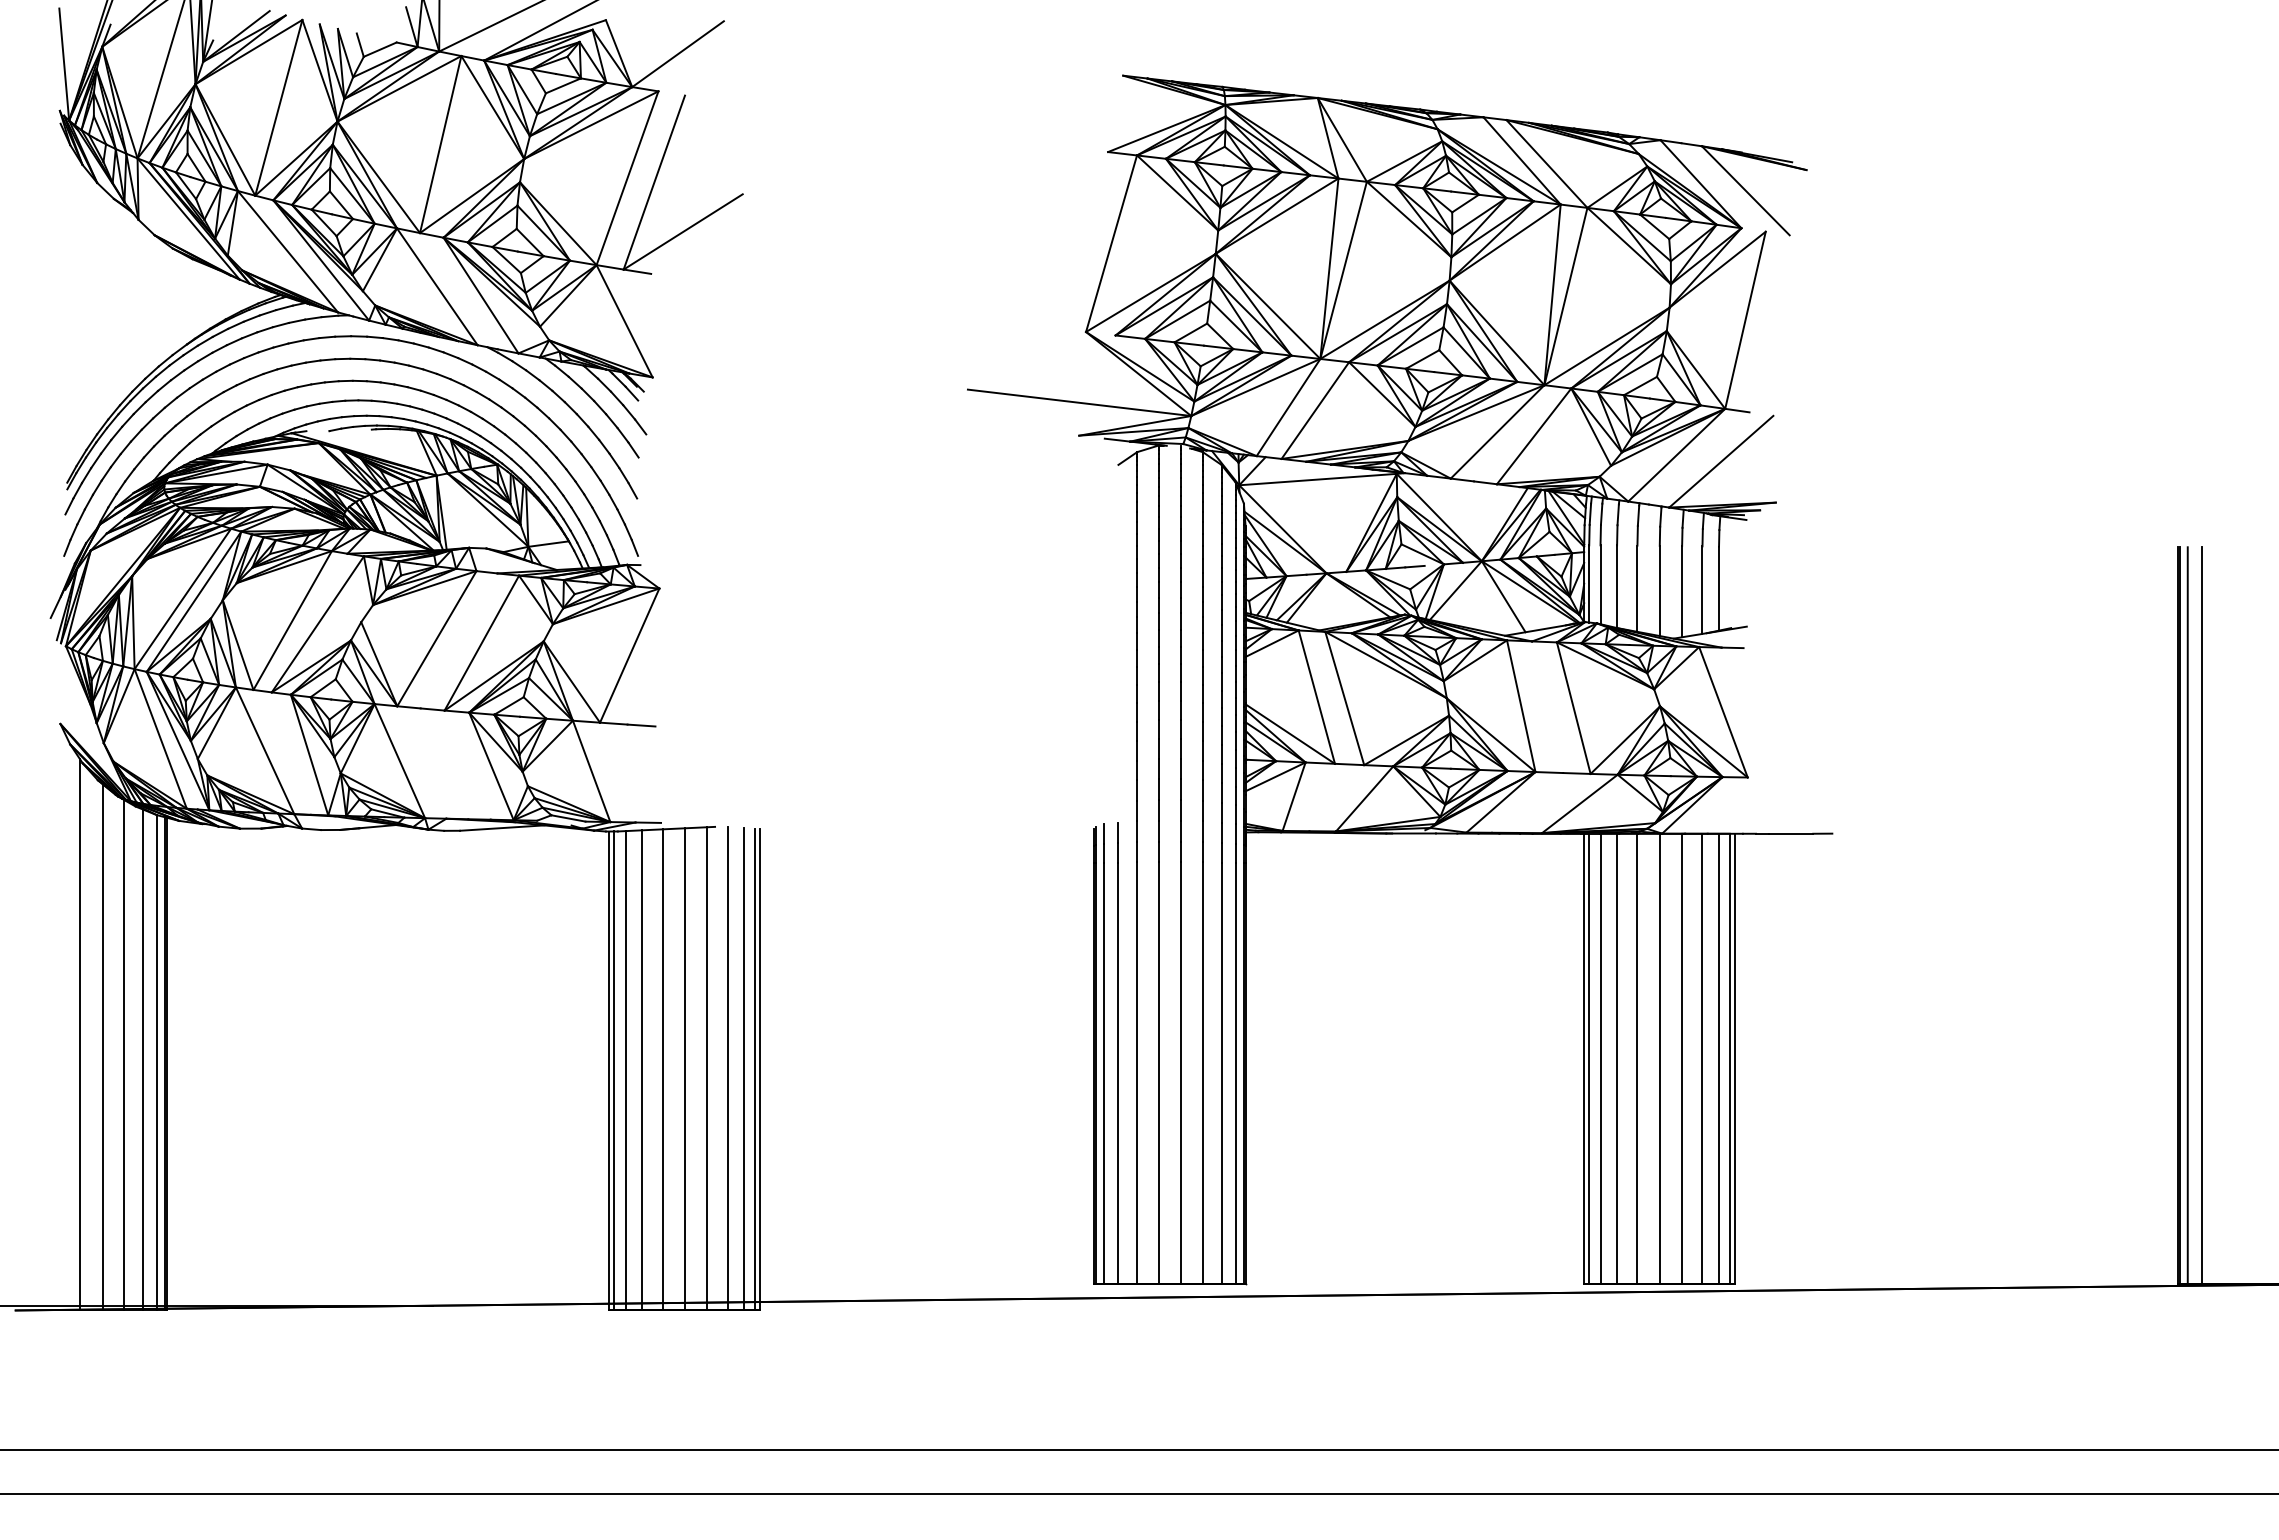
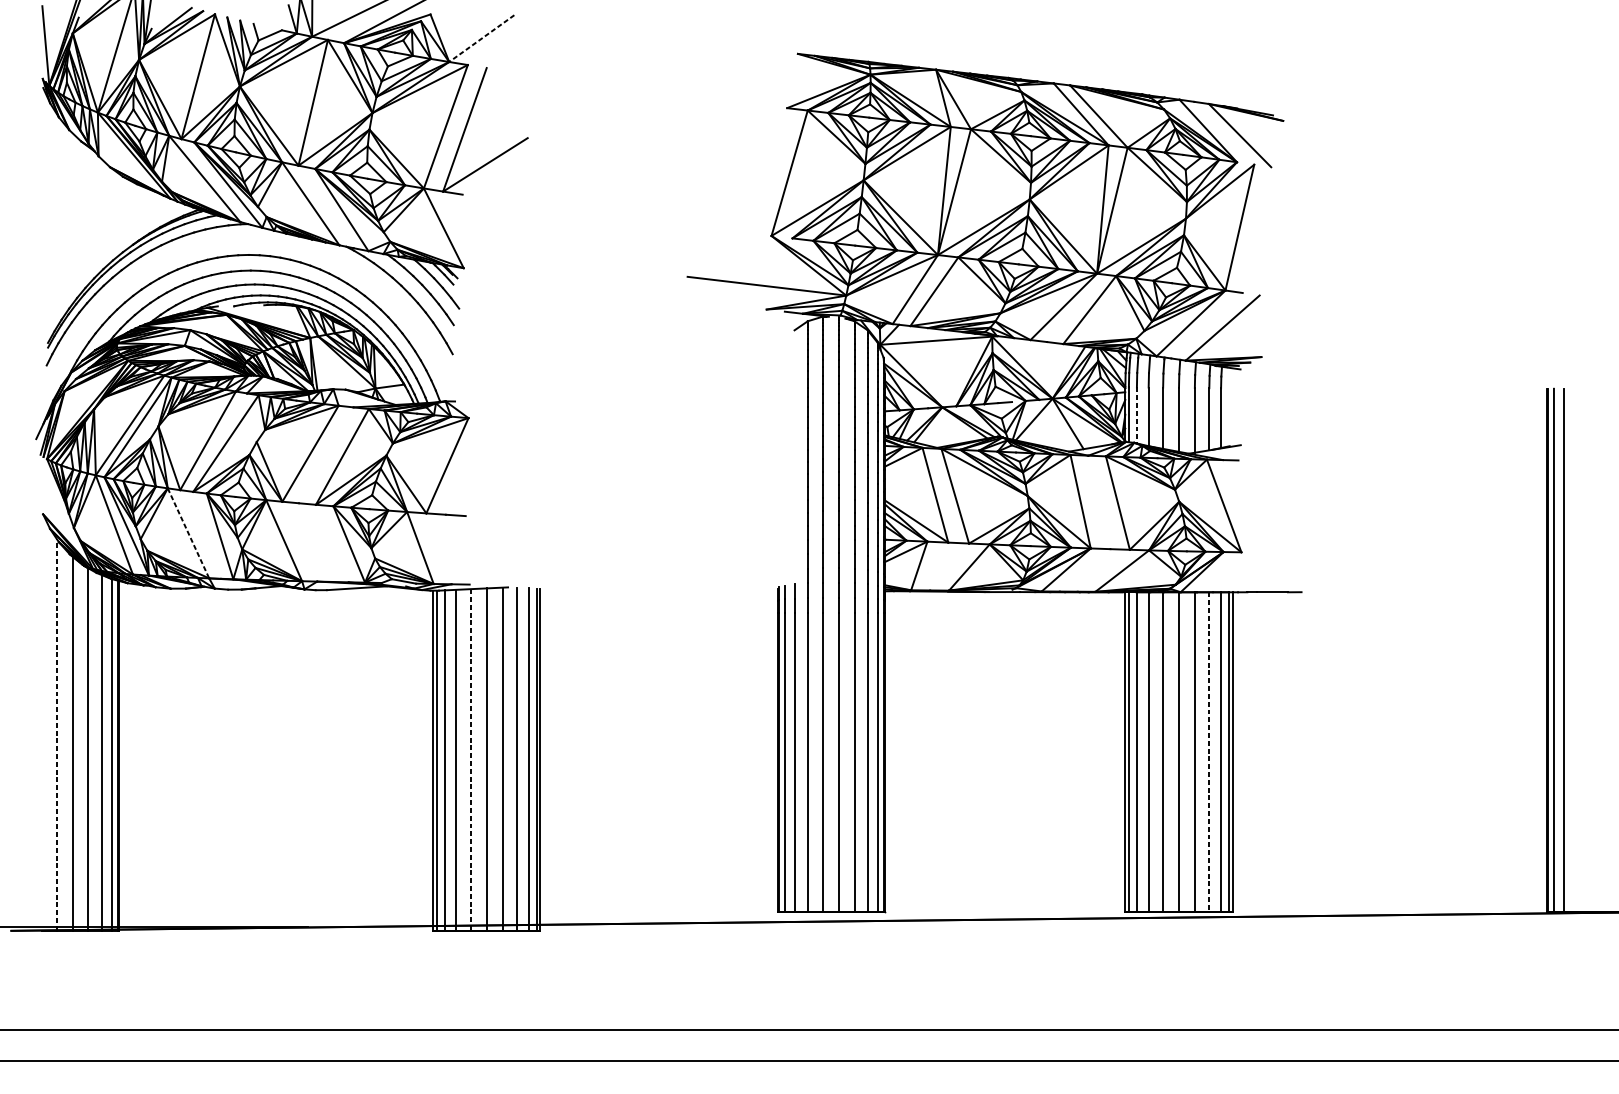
line: (677, 54) -> (481, 38), solid -> dashed
part: (351, 337) -> (249, 239), removed
line: (1600, 585) -> (1136, 415), solid -> dashed
line: (265, 750) -> (188, 533), solid -> dashed
line: (79, 1034) -> (56, 734), solid -> dashed
line: (1702, 1059) -> (1209, 752), solid -> dashed
line: (662, 1069) -> (470, 759), solid -> dashed

